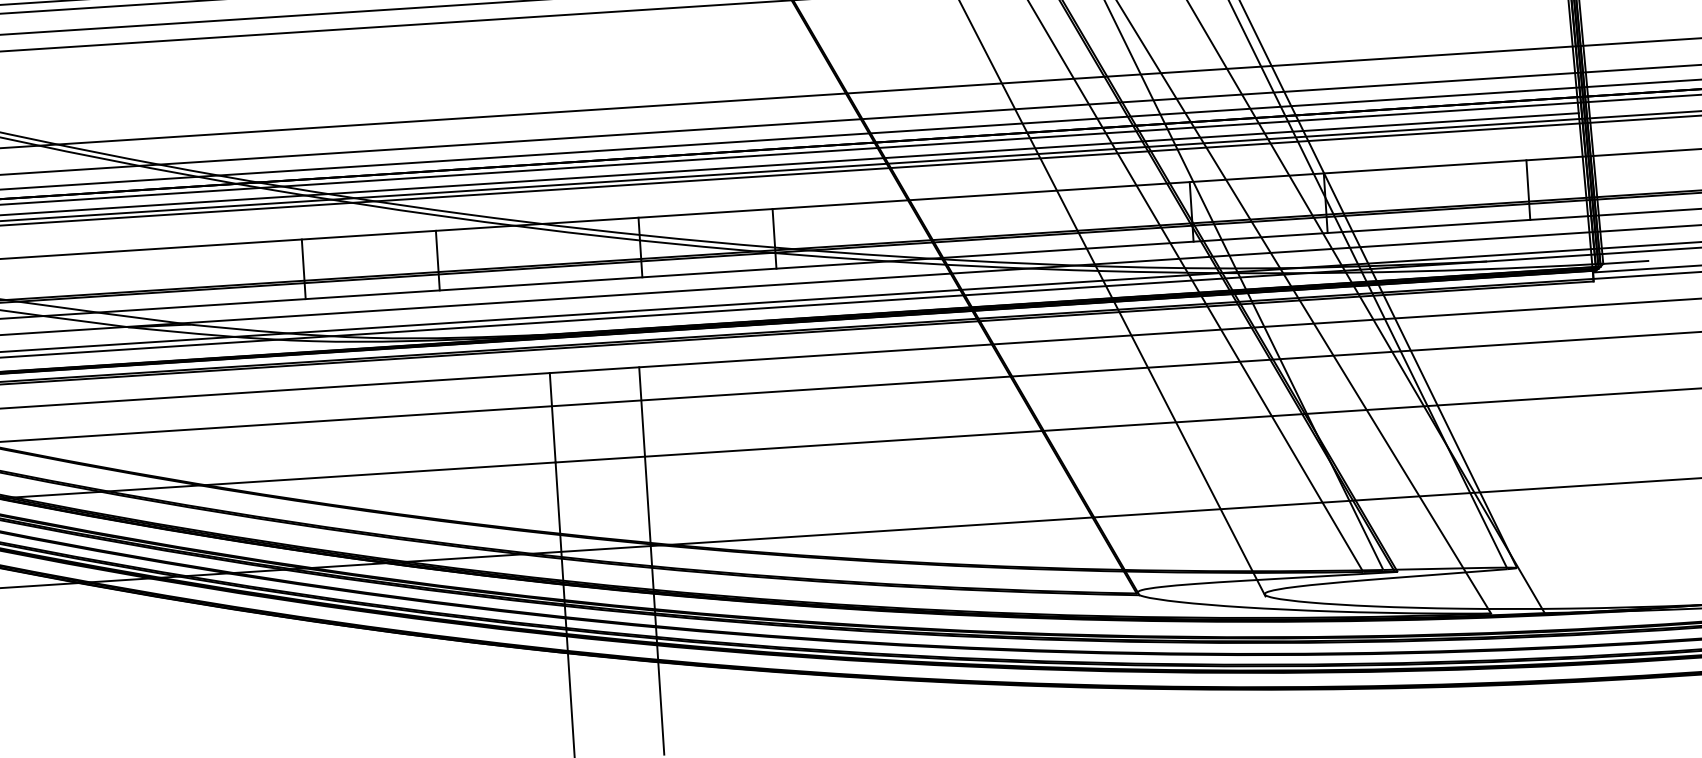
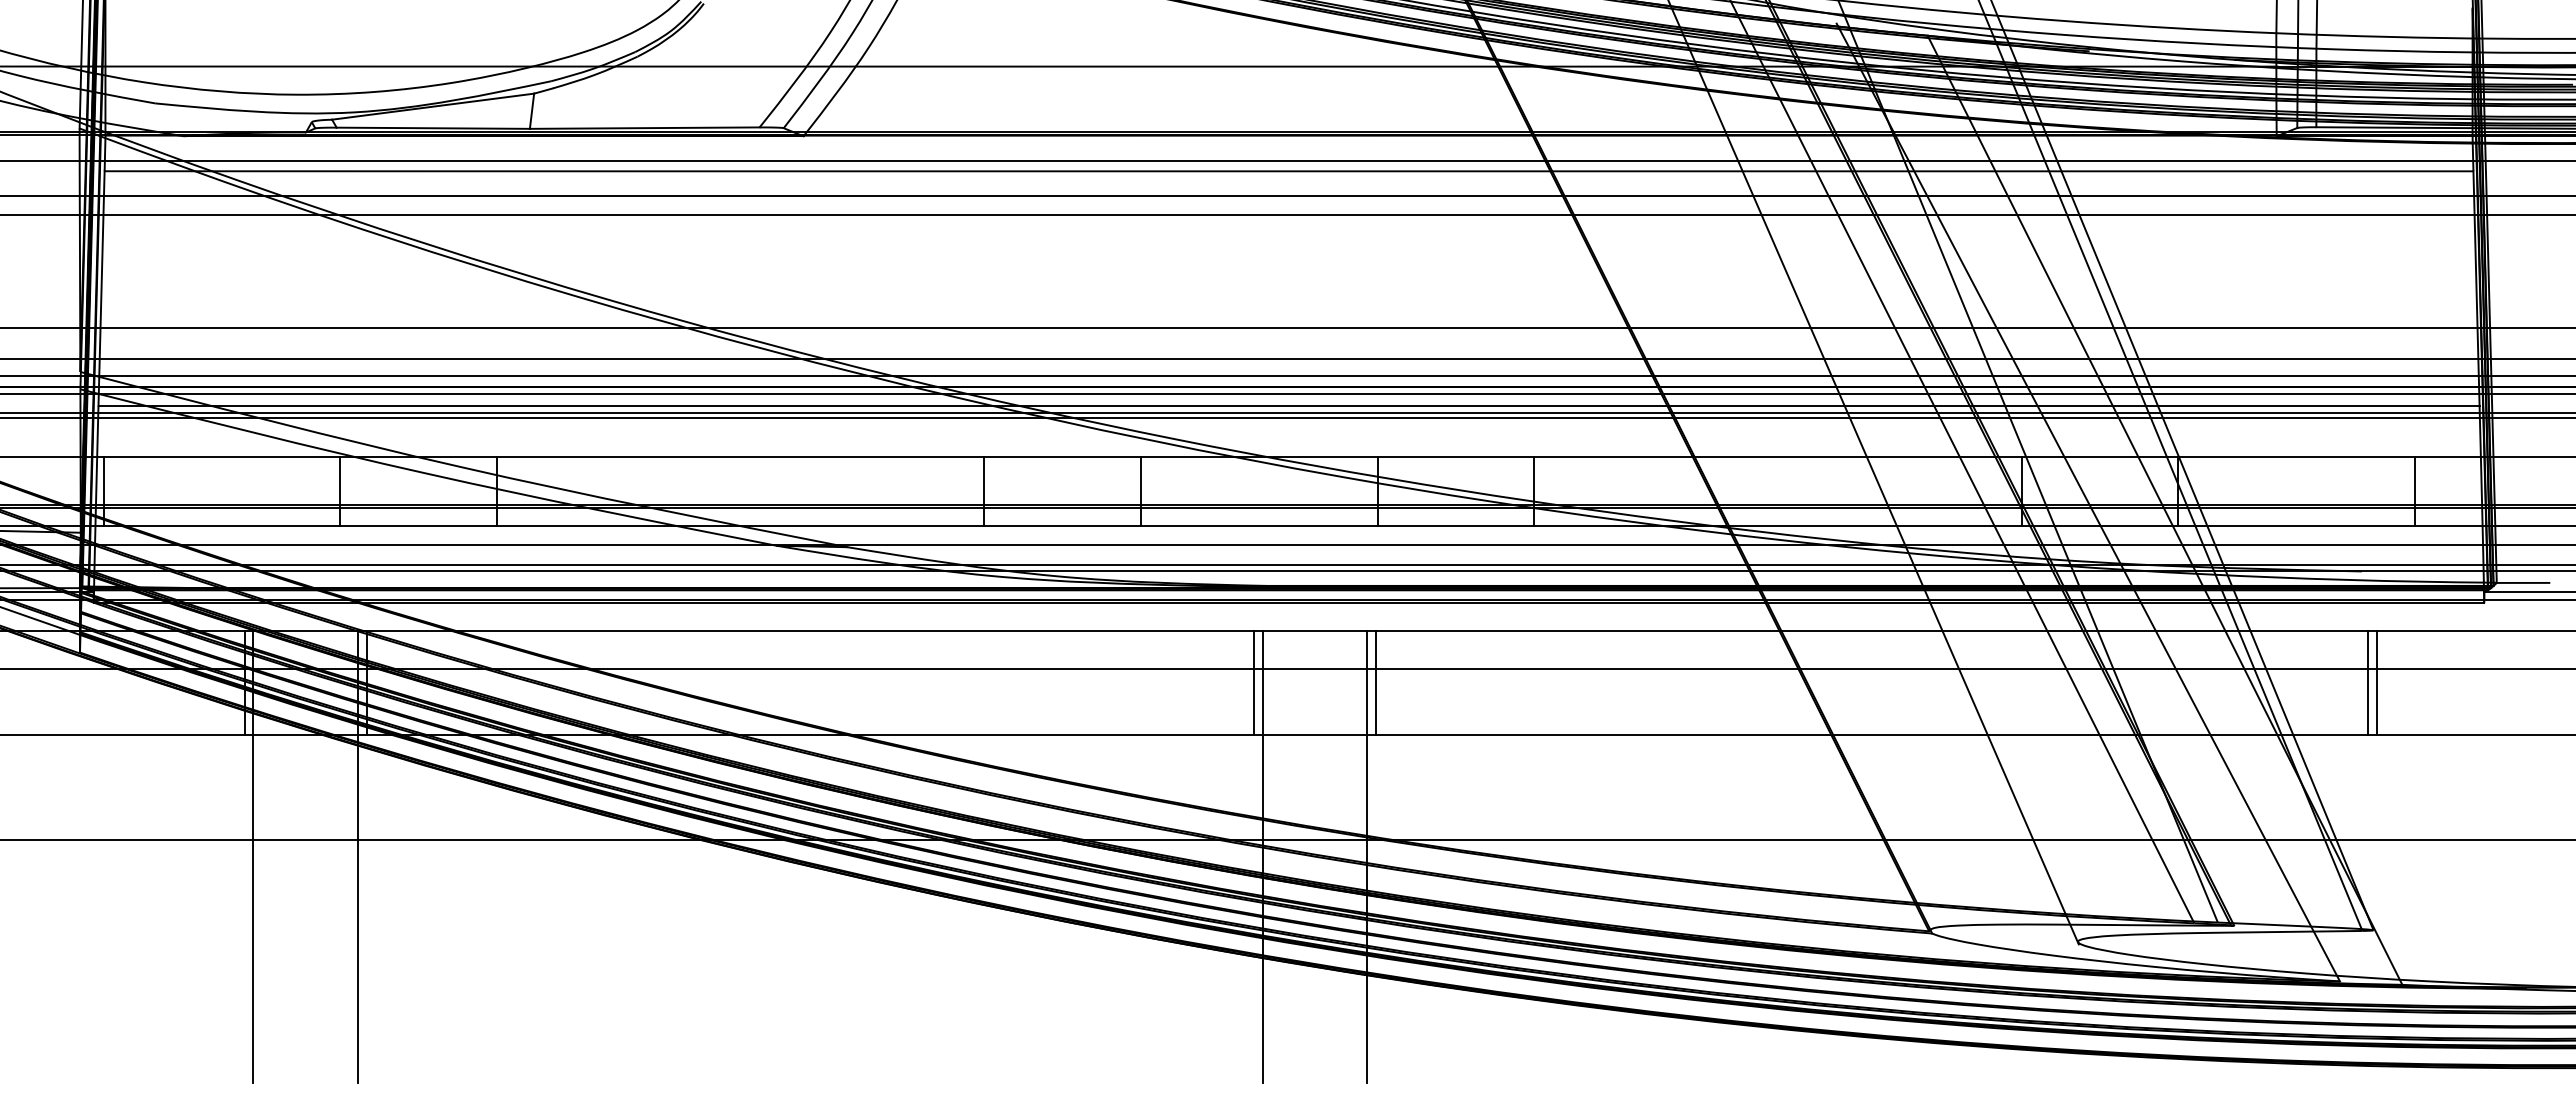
line: (1505, 355) -> (2376, 682), added
line: (1498, 356) -> (2368, 682), added
line: (649, 411) -> (1376, 682), added
line: (545, 417) -> (1254, 682), added

